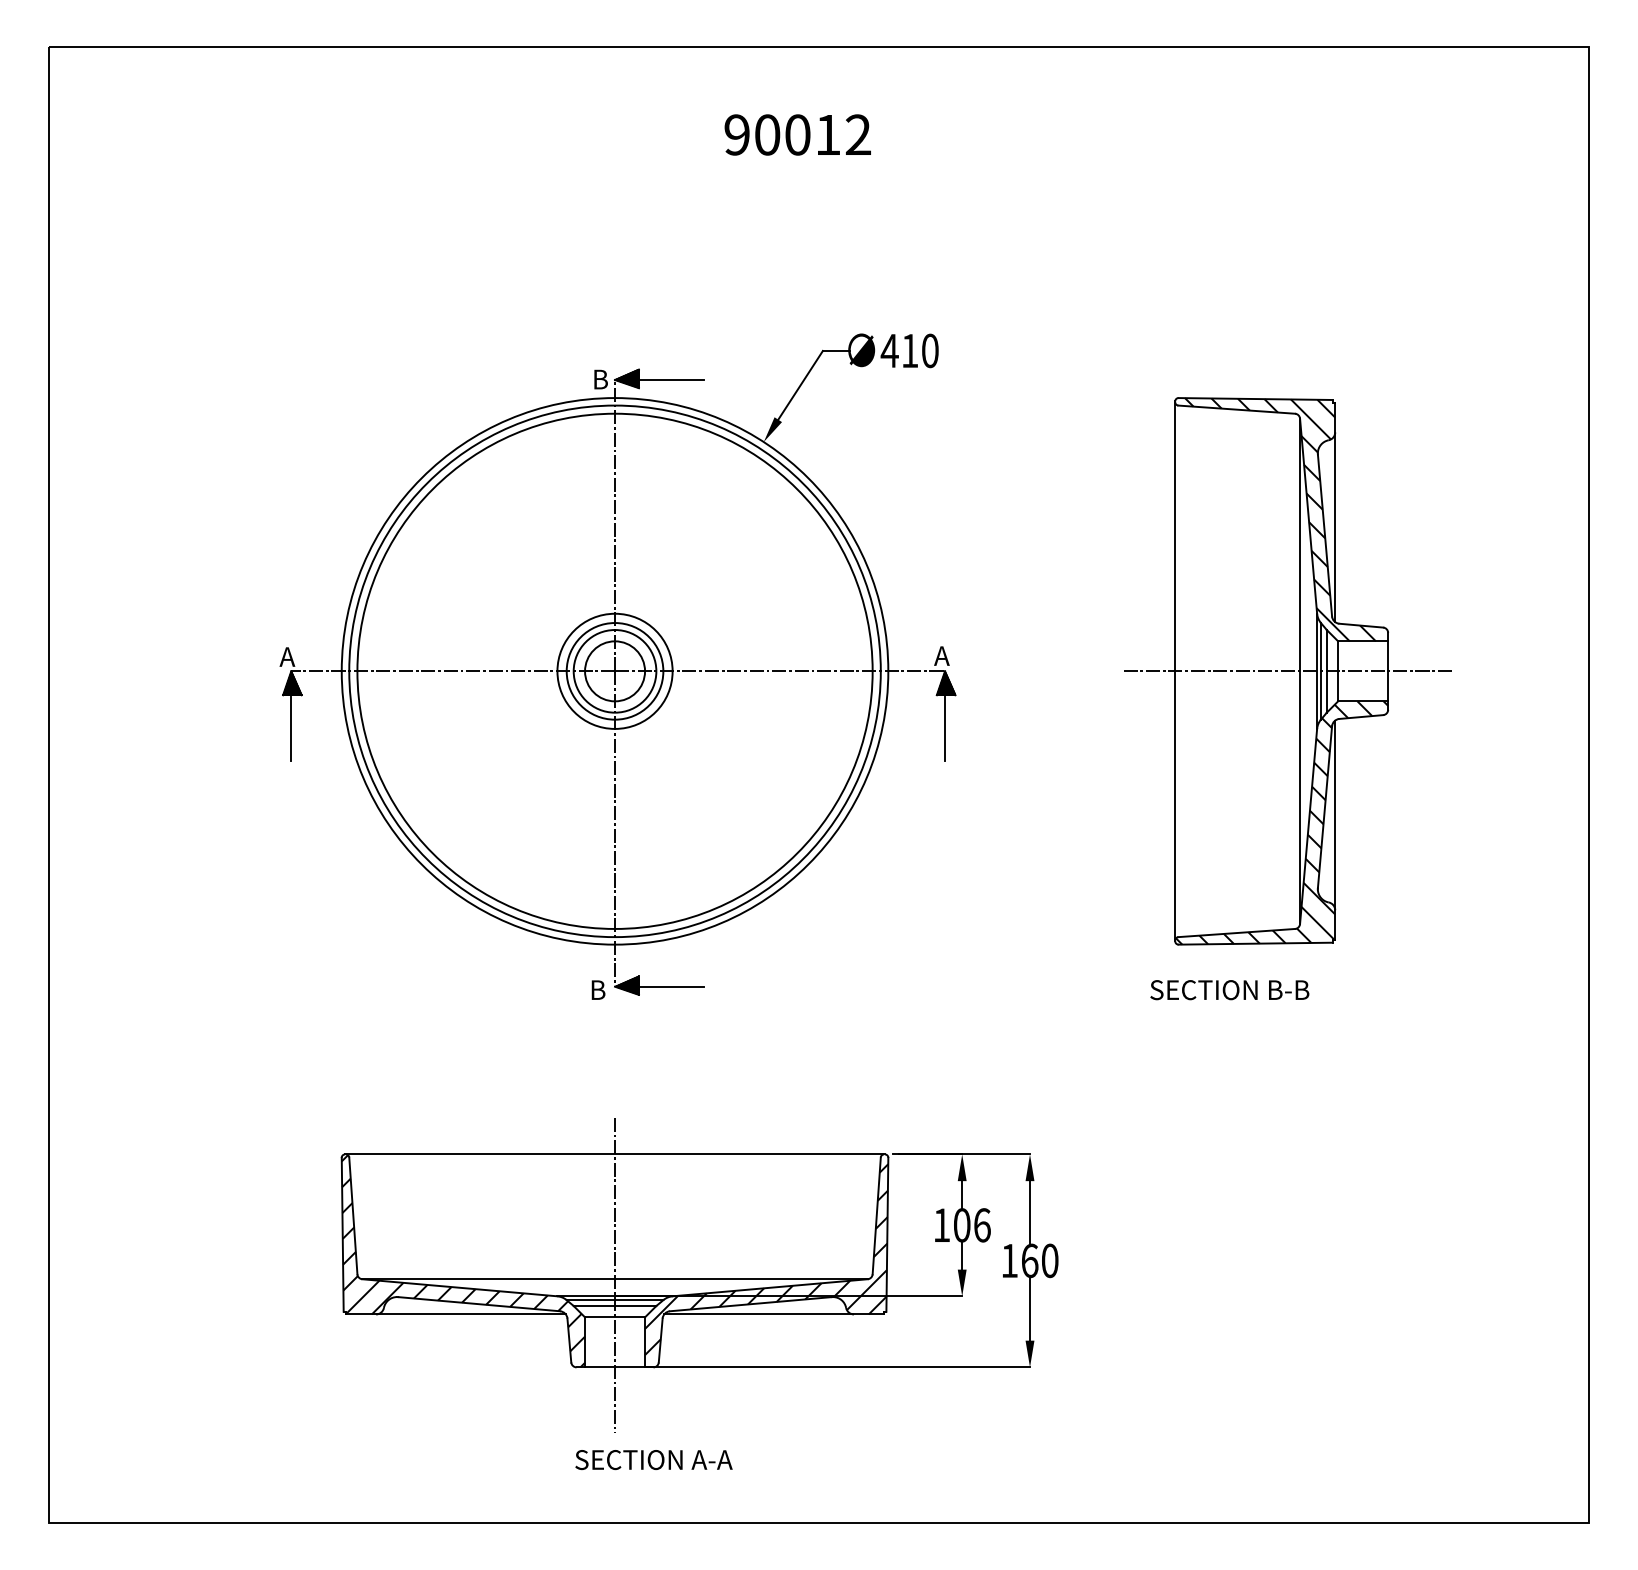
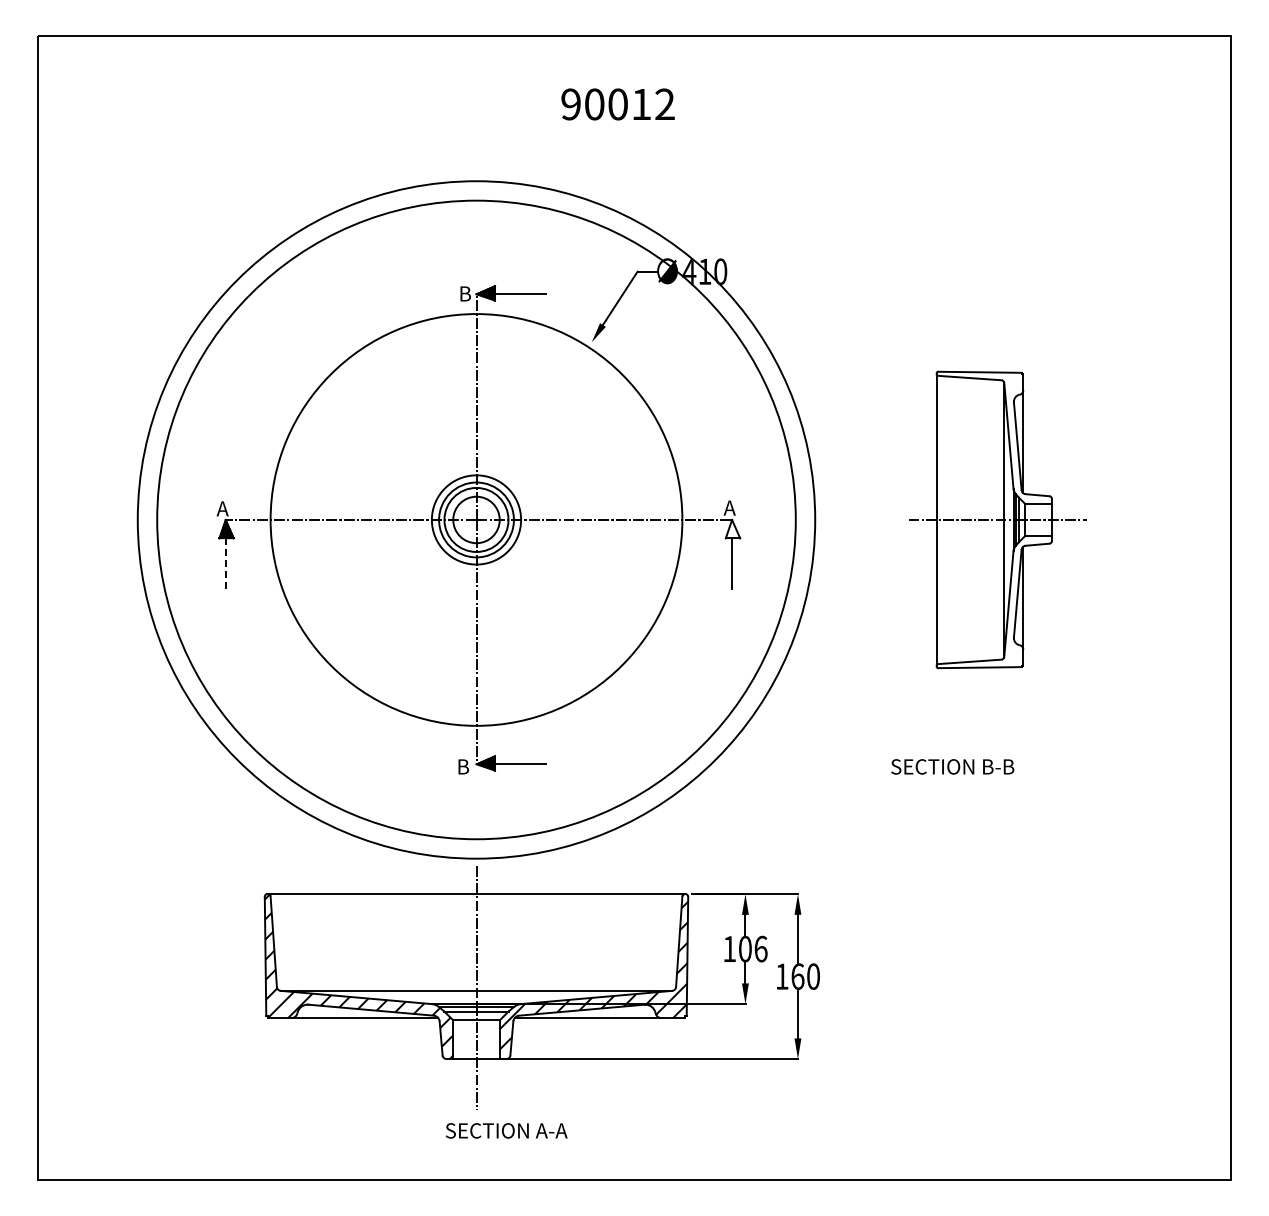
circle: (615, 670) -> (476, 519), size x1.6
circle: (615, 670) -> (476, 519), size x1.6
part: (1287, 670) -> (997, 519), size x0.7
hatch: (945, 683) -> (732, 529), removed
line: (291, 728) -> (225, 564), solid -> dashed

